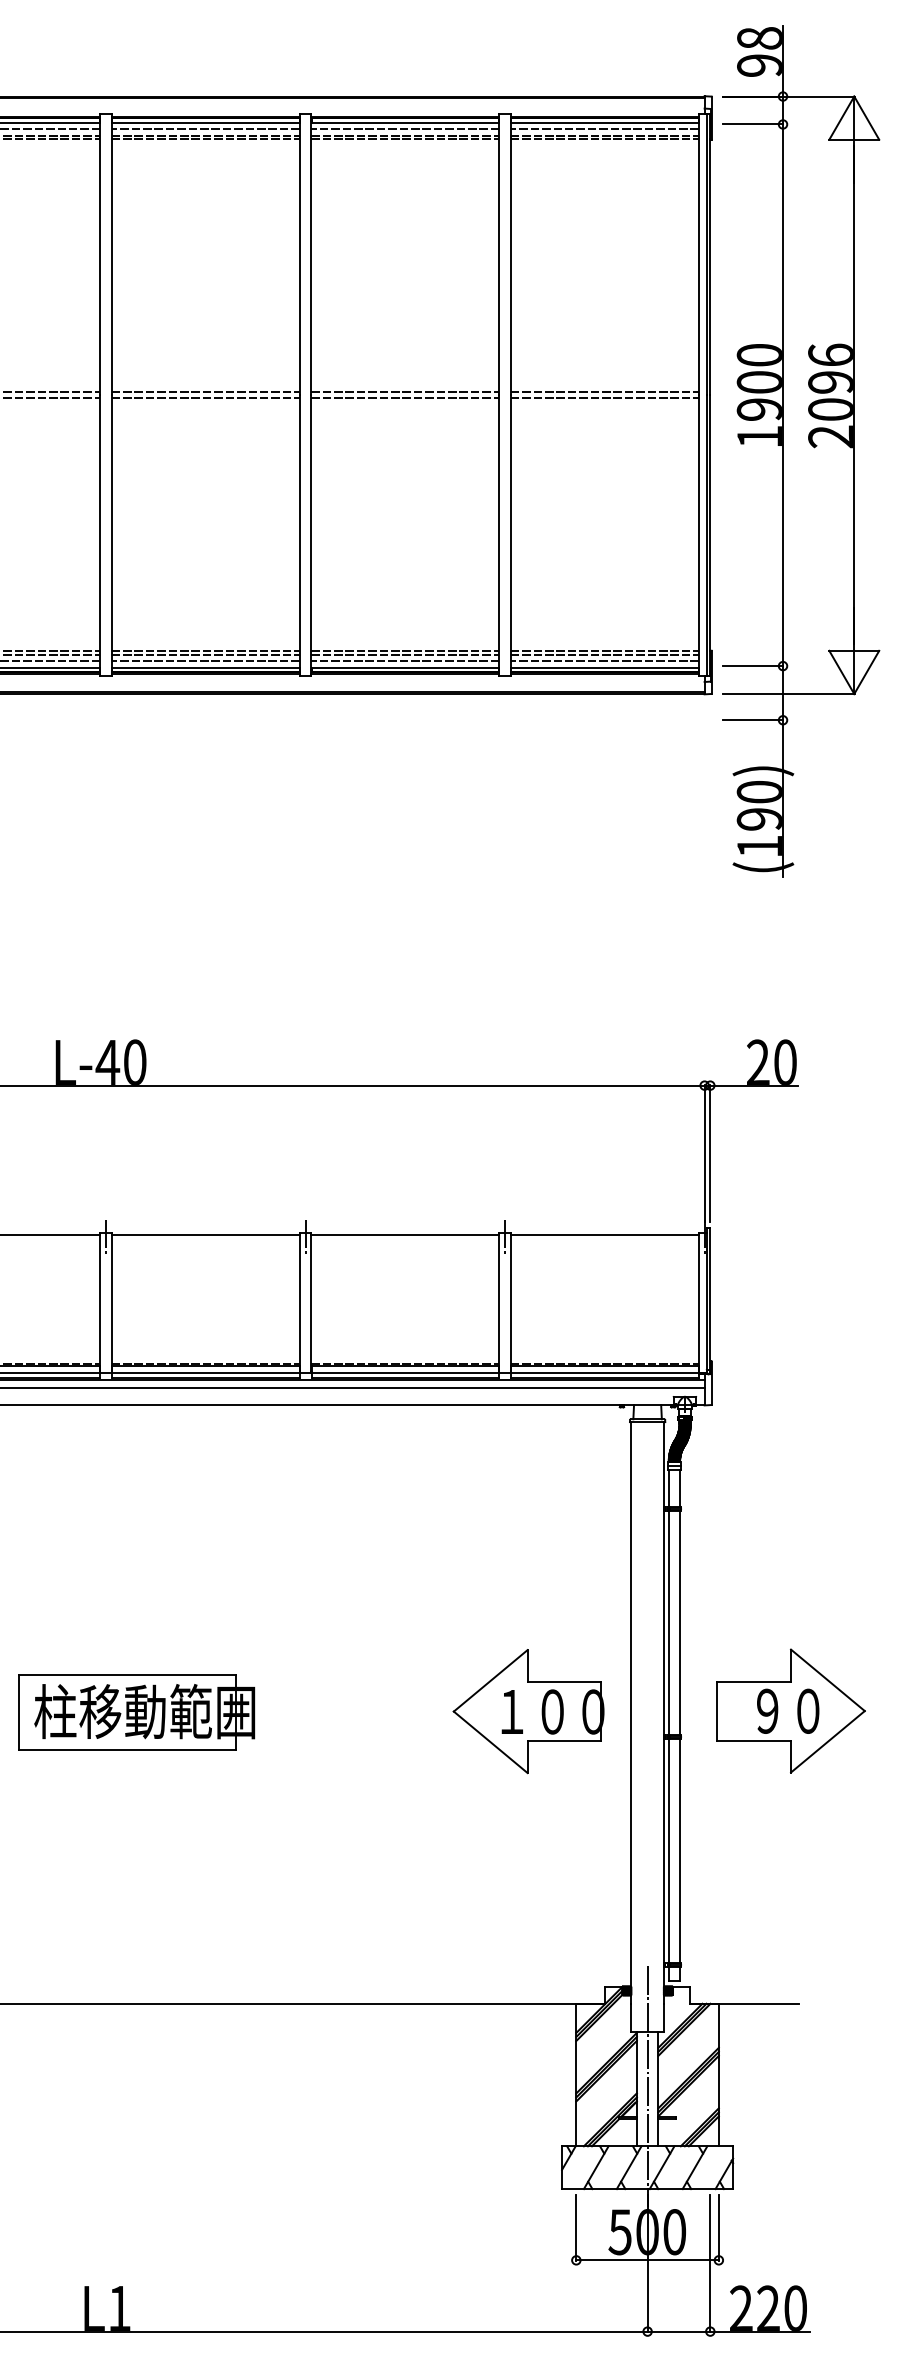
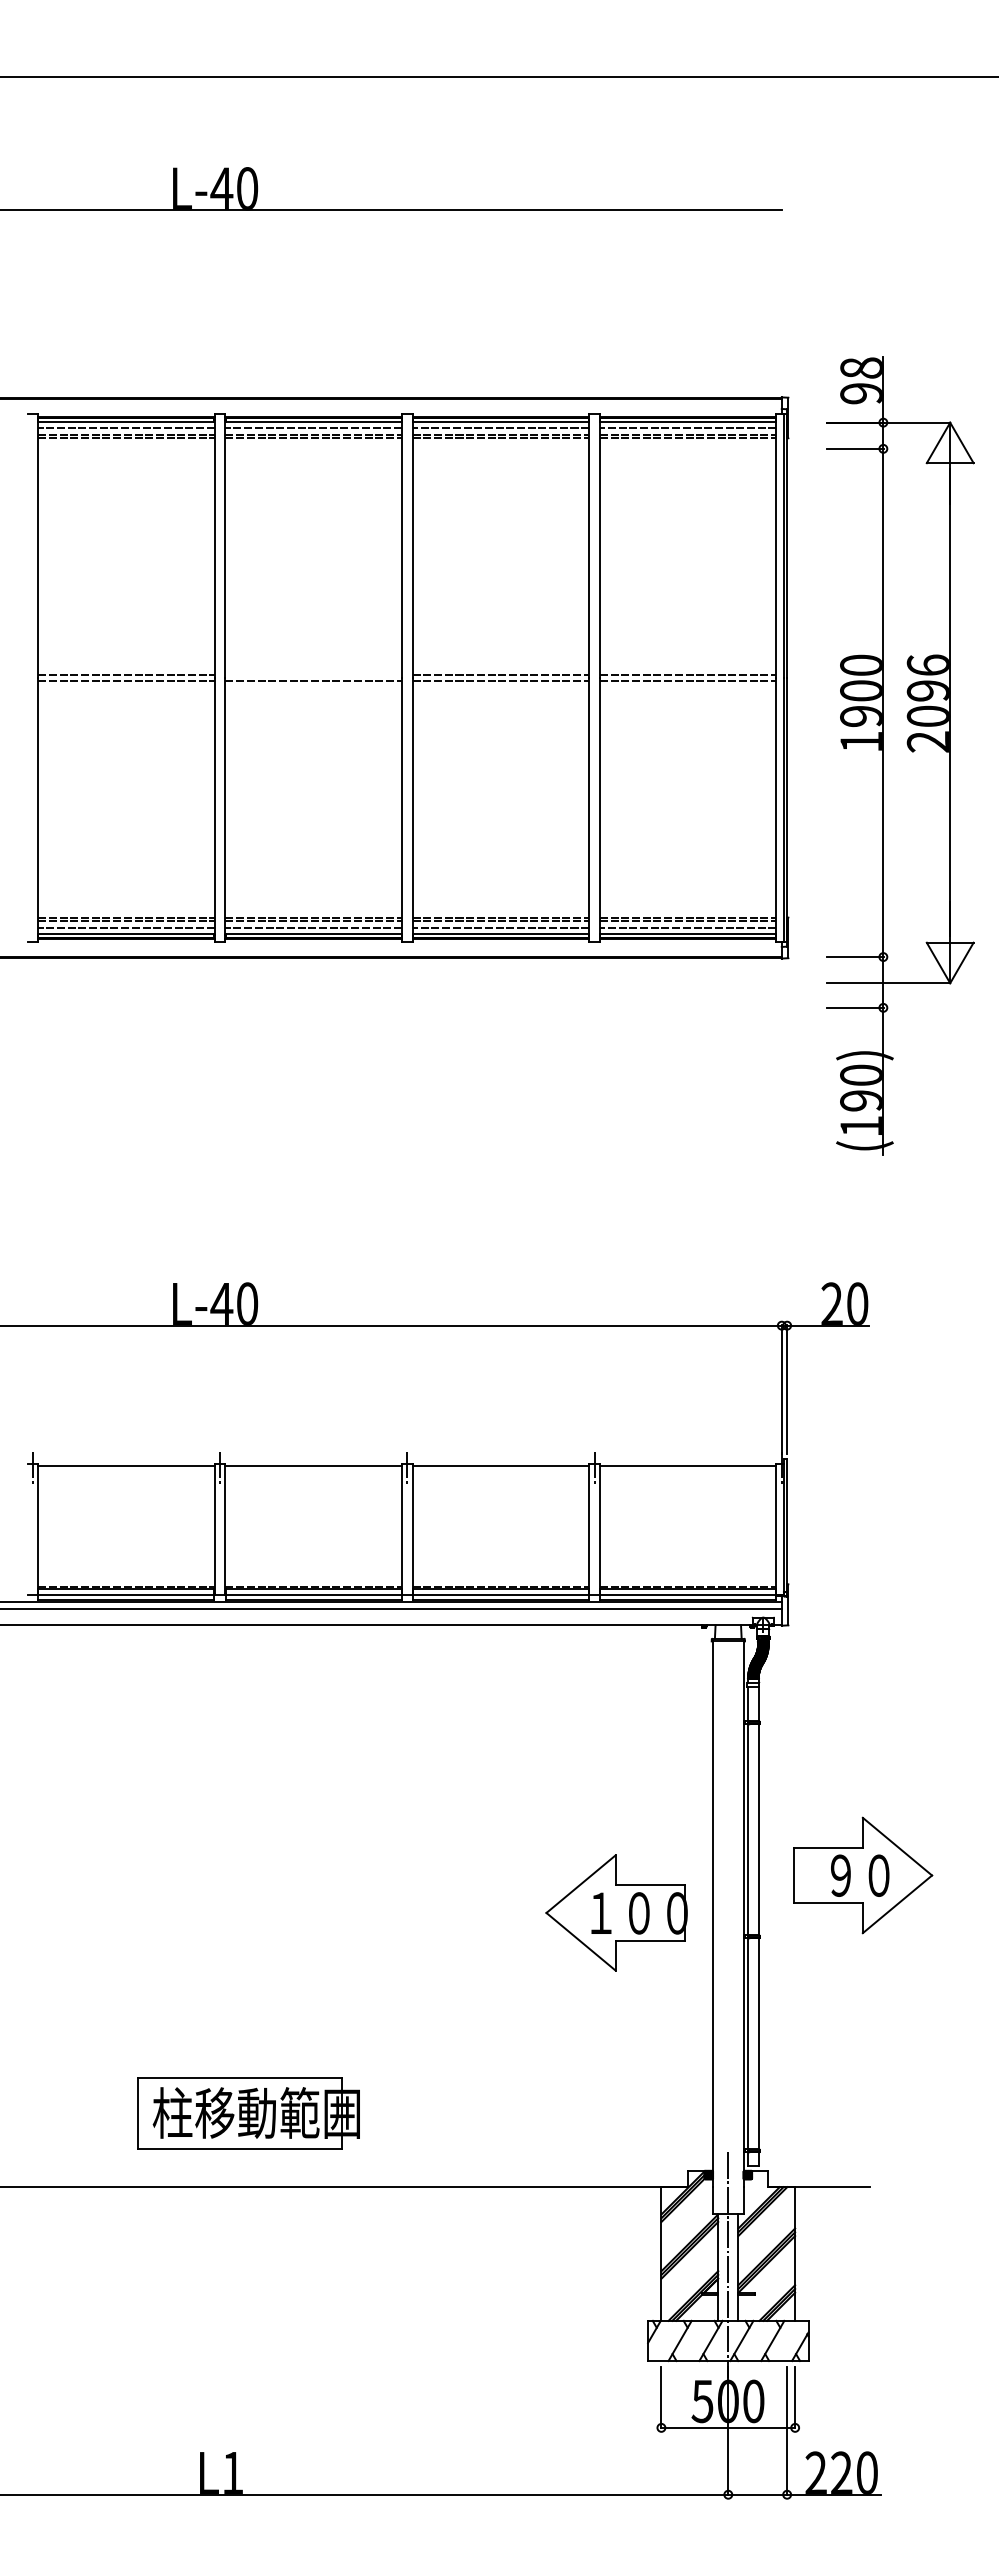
line: (205, 392) -> (313, 675), removed
part: (801, 451) -> (900, 755), moved
part: (791, 1711) -> (863, 1875), moved
part: (136, 1712) -> (248, 2113), moved

